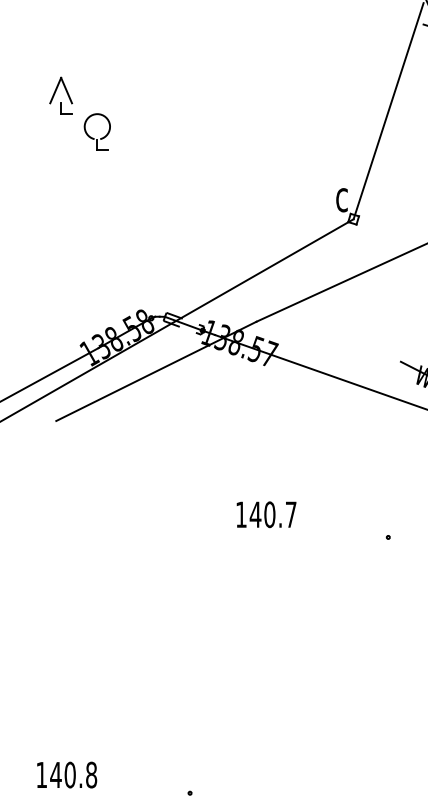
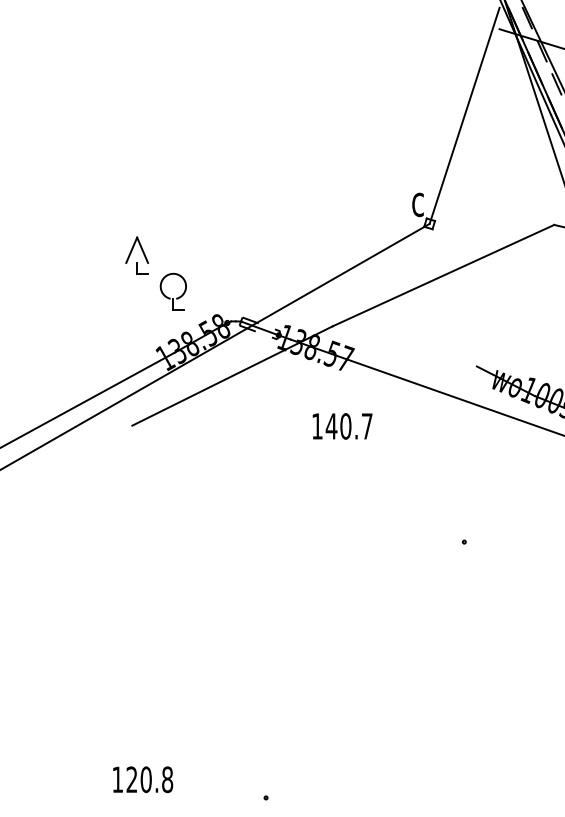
part: (72, 113) -> (148, 273), moved
text: (266, 514) -> (342, 426), moved
text: (55, 774) -> (131, 779), 140.8 -> 120.8

